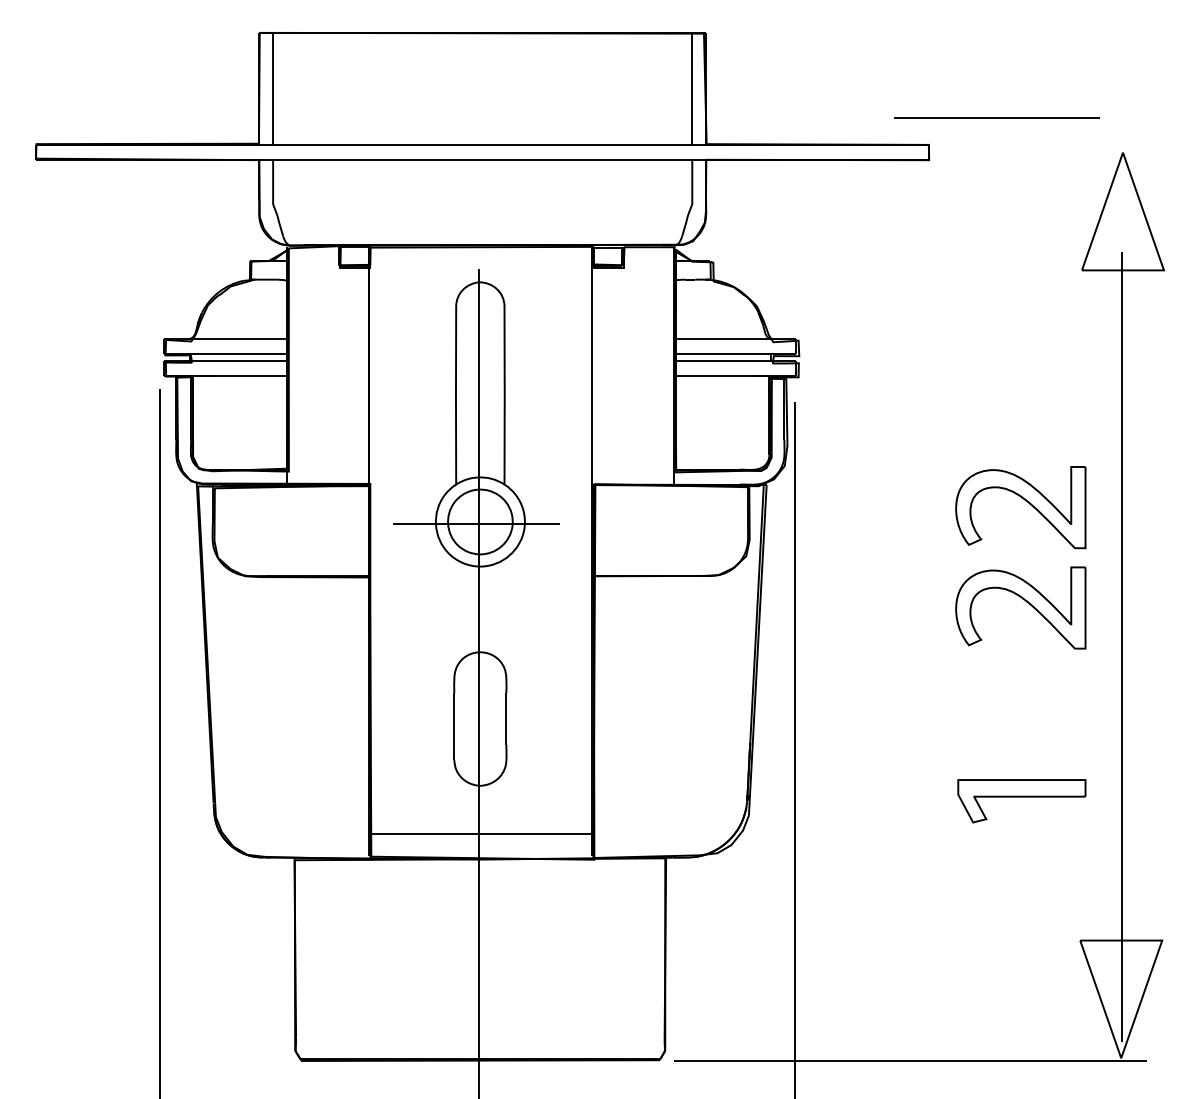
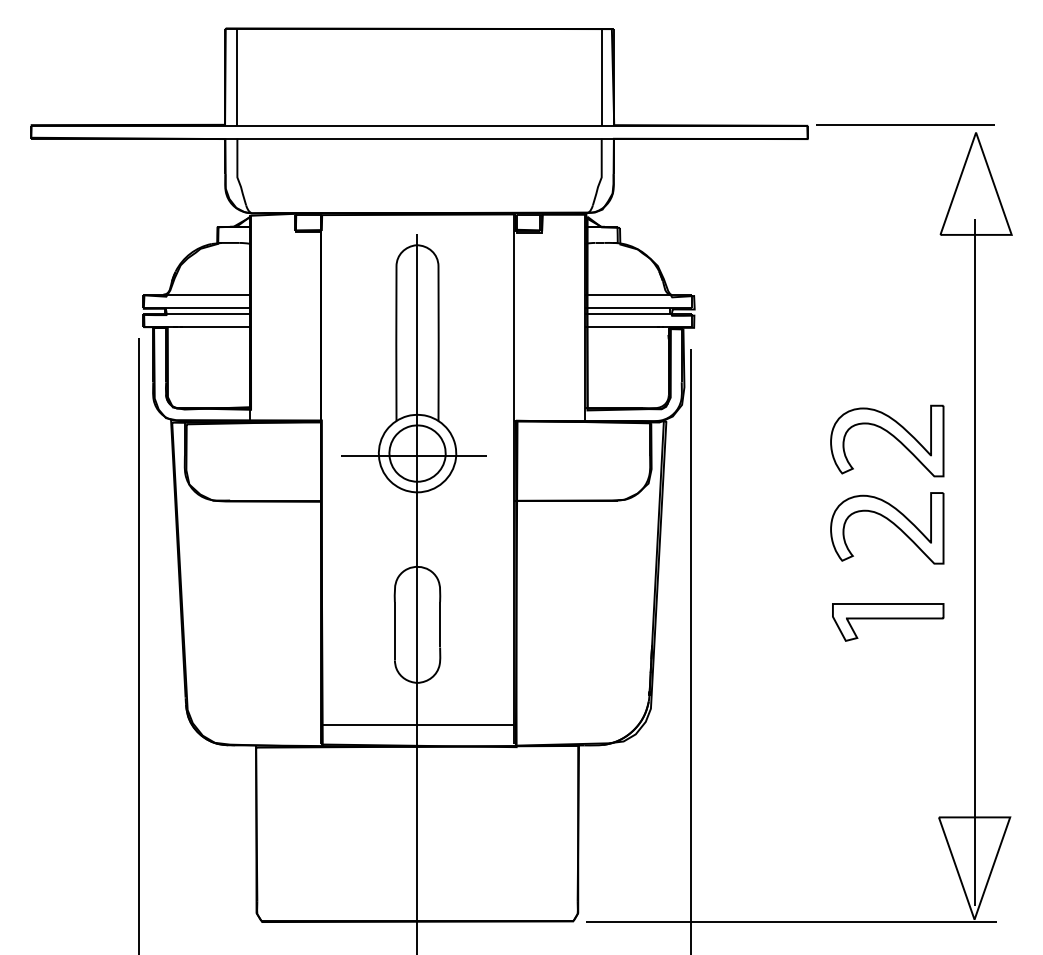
line: (996, 117) -> (905, 124), moved
part: (1021, 801) -> (887, 622), moved

